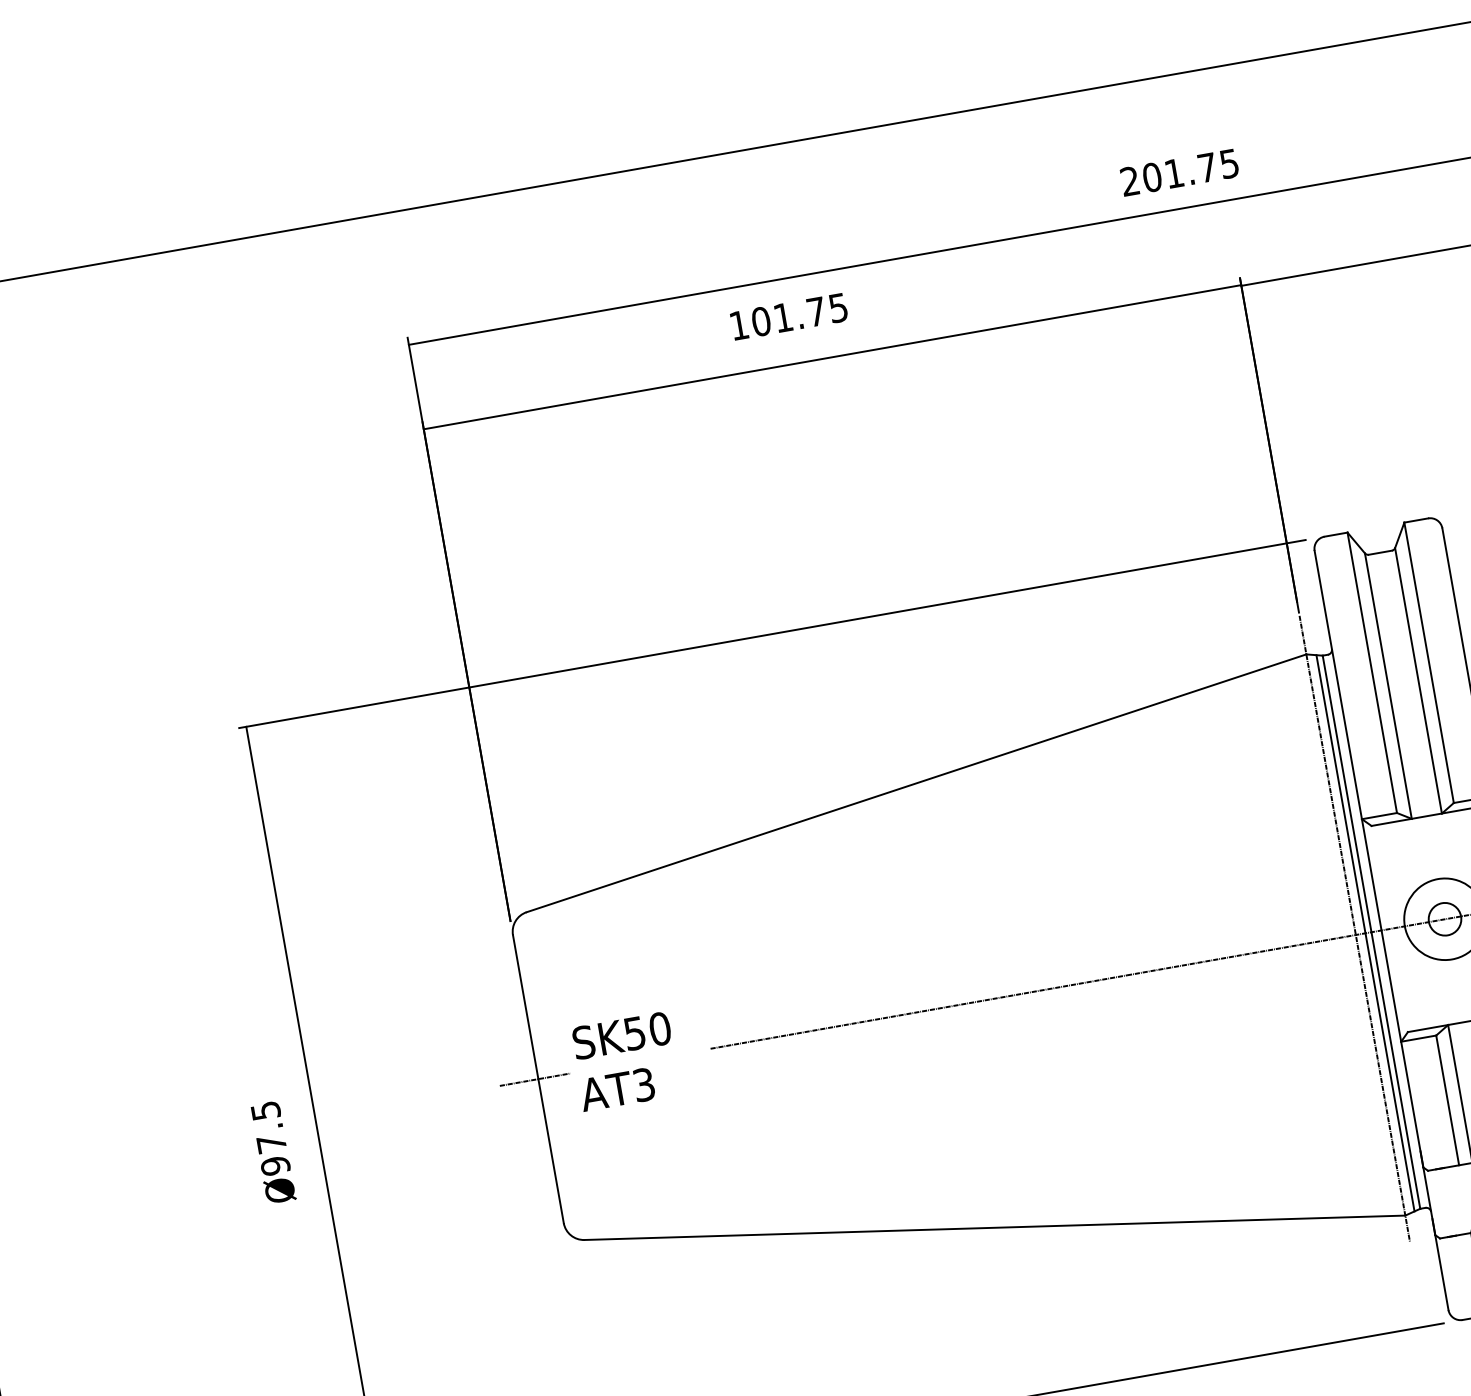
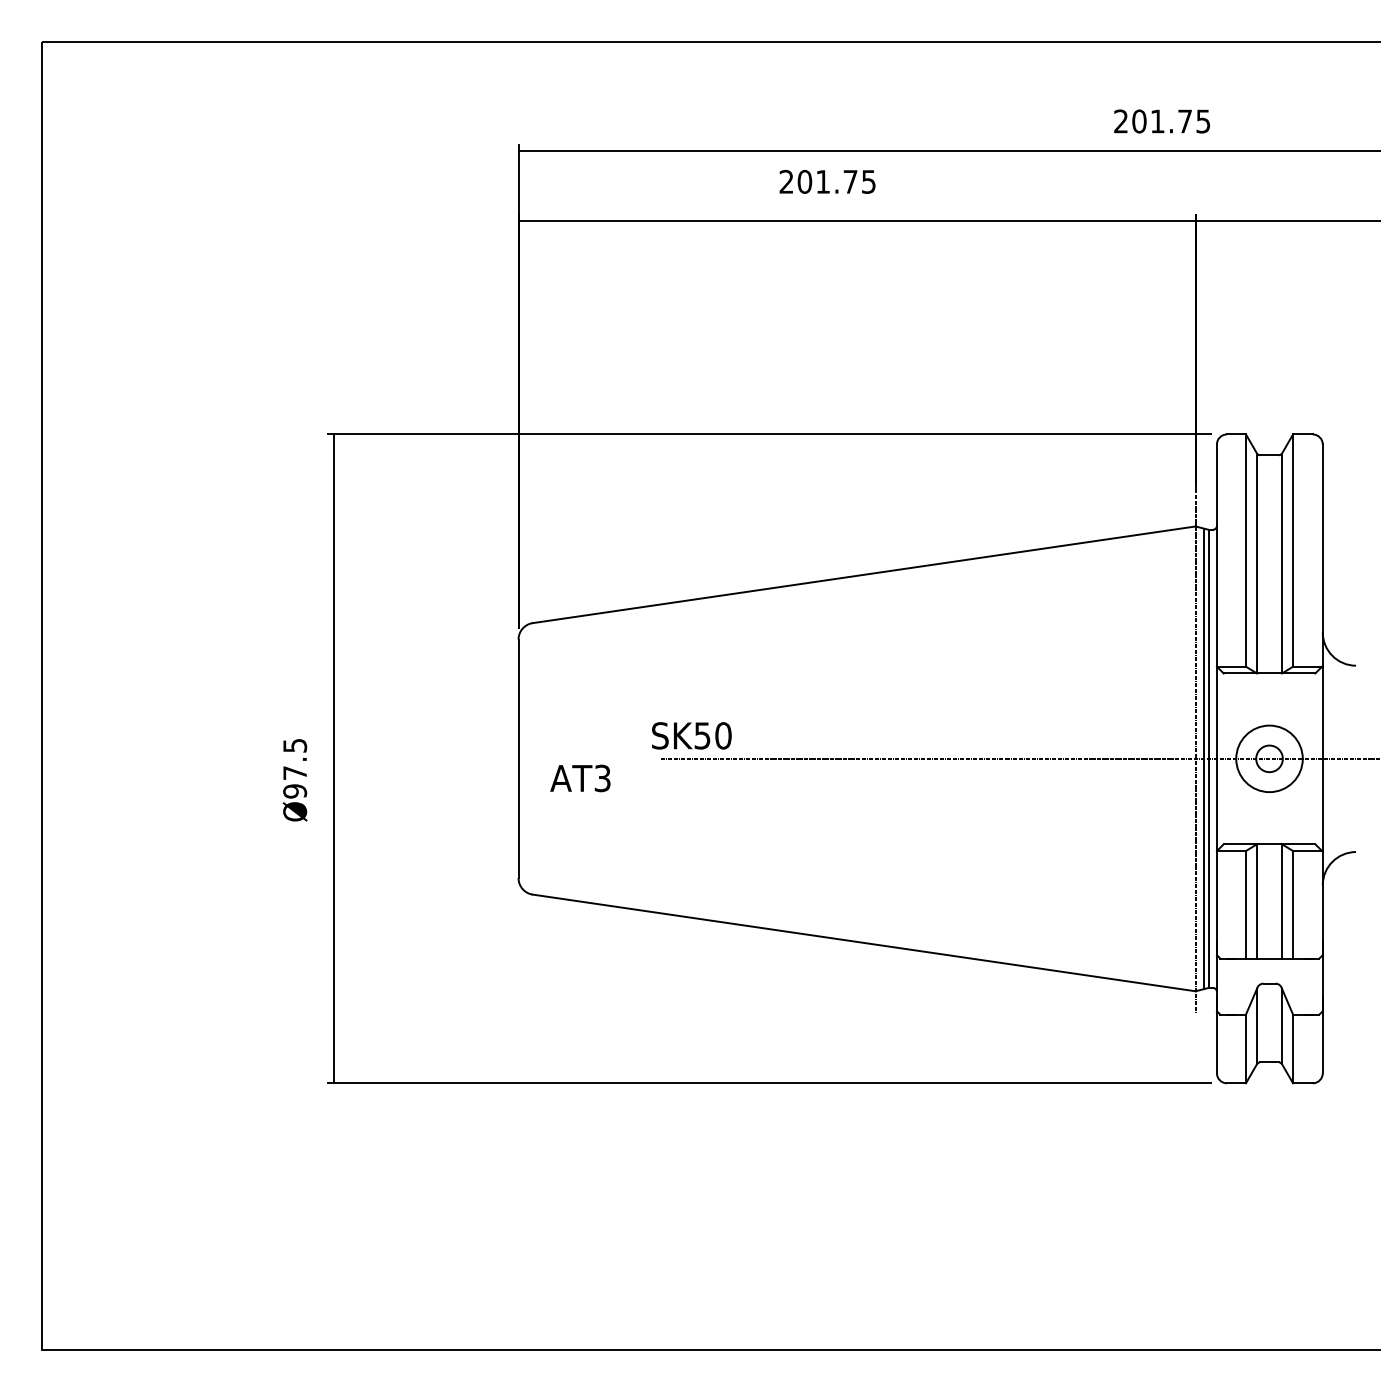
text: (738, 325) -> (786, 181), 101.75 -> 201.75
text: (621, 1035) -> (691, 735), moved
line: (534, 1079) -> (515, 758), removed

